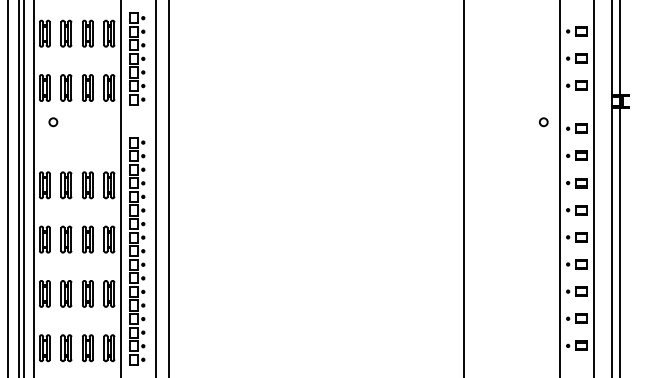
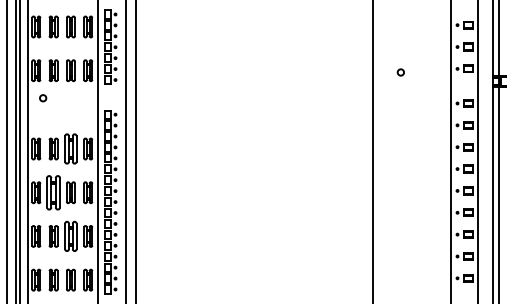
circle: (543, 122) -> (400, 72), moved
part: (87, 185) -> (70, 149), size x1.4
part: (66, 239) -> (53, 192), size x1.6
part: (87, 293) -> (70, 236), size x1.4

